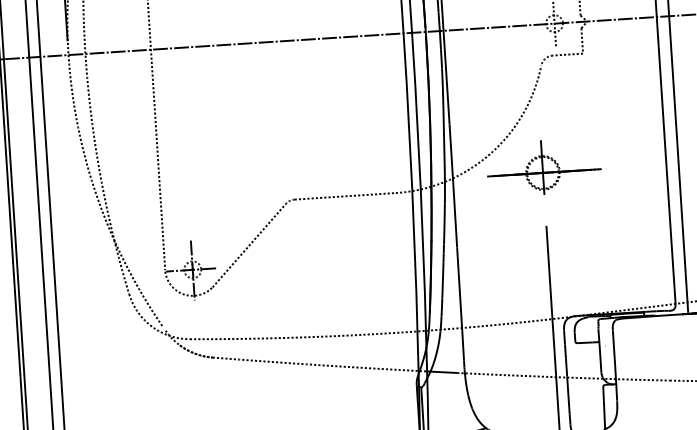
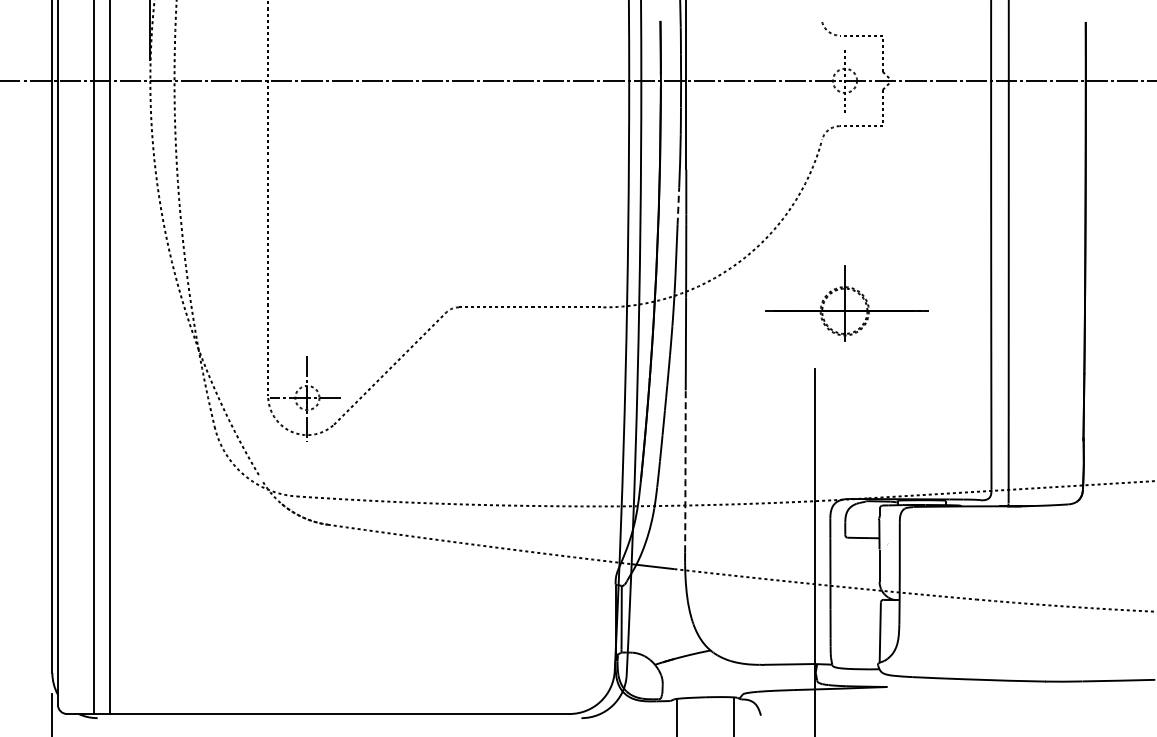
line: (443, 119) -> (678, 206), solid -> dashed
part: (543, 167) -> (846, 303), moved
line: (460, 304) -> (685, 471), solid -> dashed

